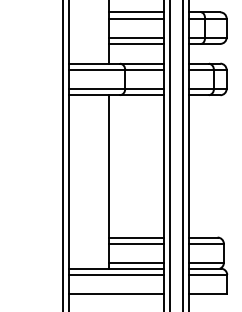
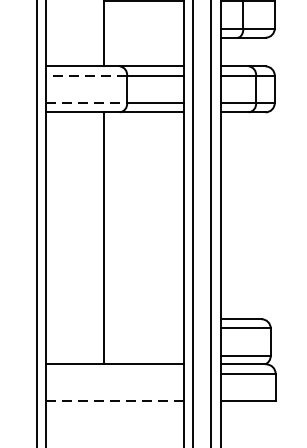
line: (136, 37) -> (143, 28), removed
line: (136, 43) -> (143, 37), removed
line: (97, 69) -> (86, 74), solid -> dashed
line: (97, 88) -> (86, 102), solid -> dashed
line: (136, 237) -> (143, 319), removed
line: (136, 243) -> (143, 327), removed
line: (136, 262) -> (143, 355), removed
line: (116, 274) -> (114, 372), removed
line: (117, 293) -> (116, 400), solid -> dashed

